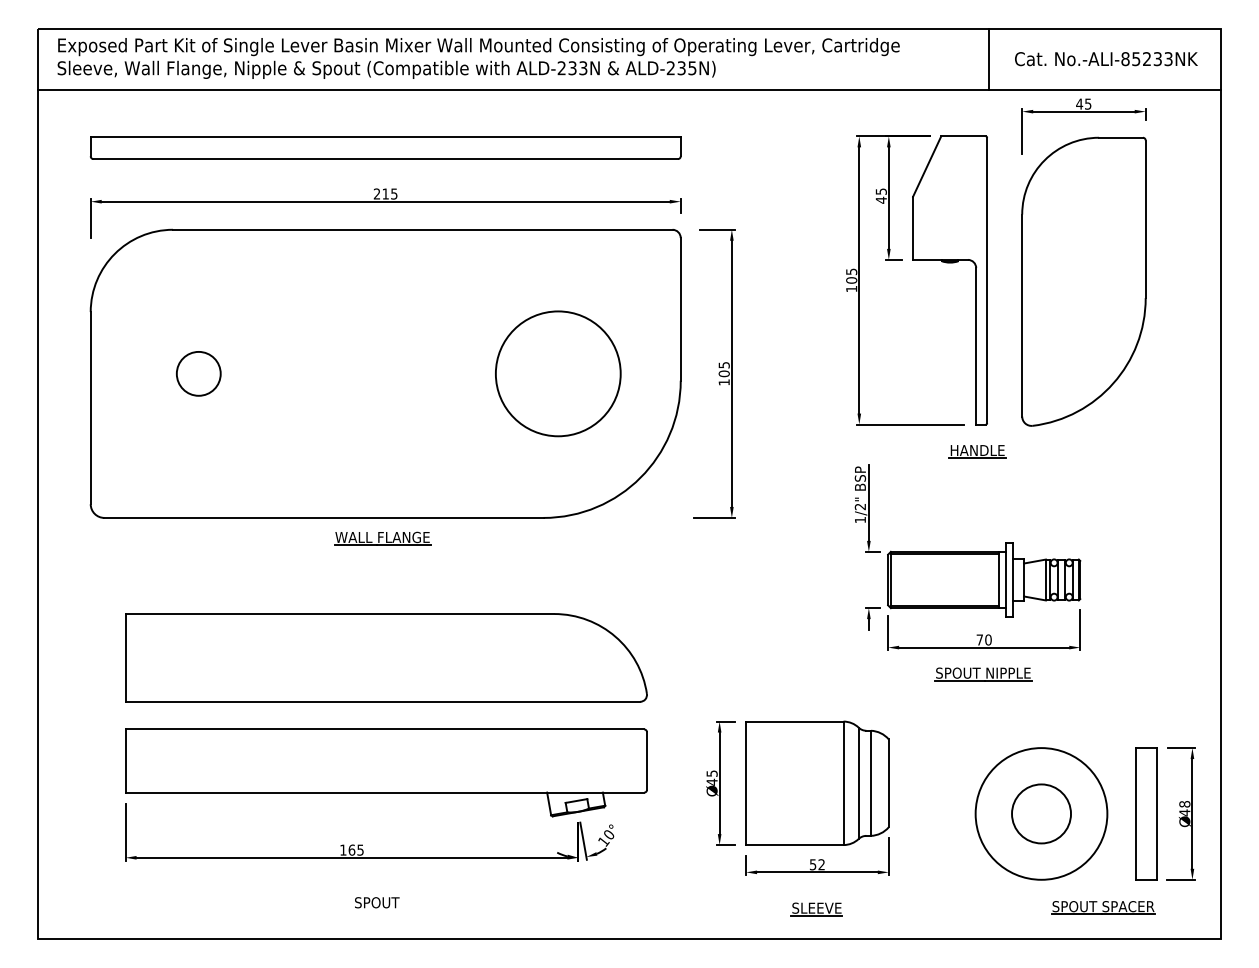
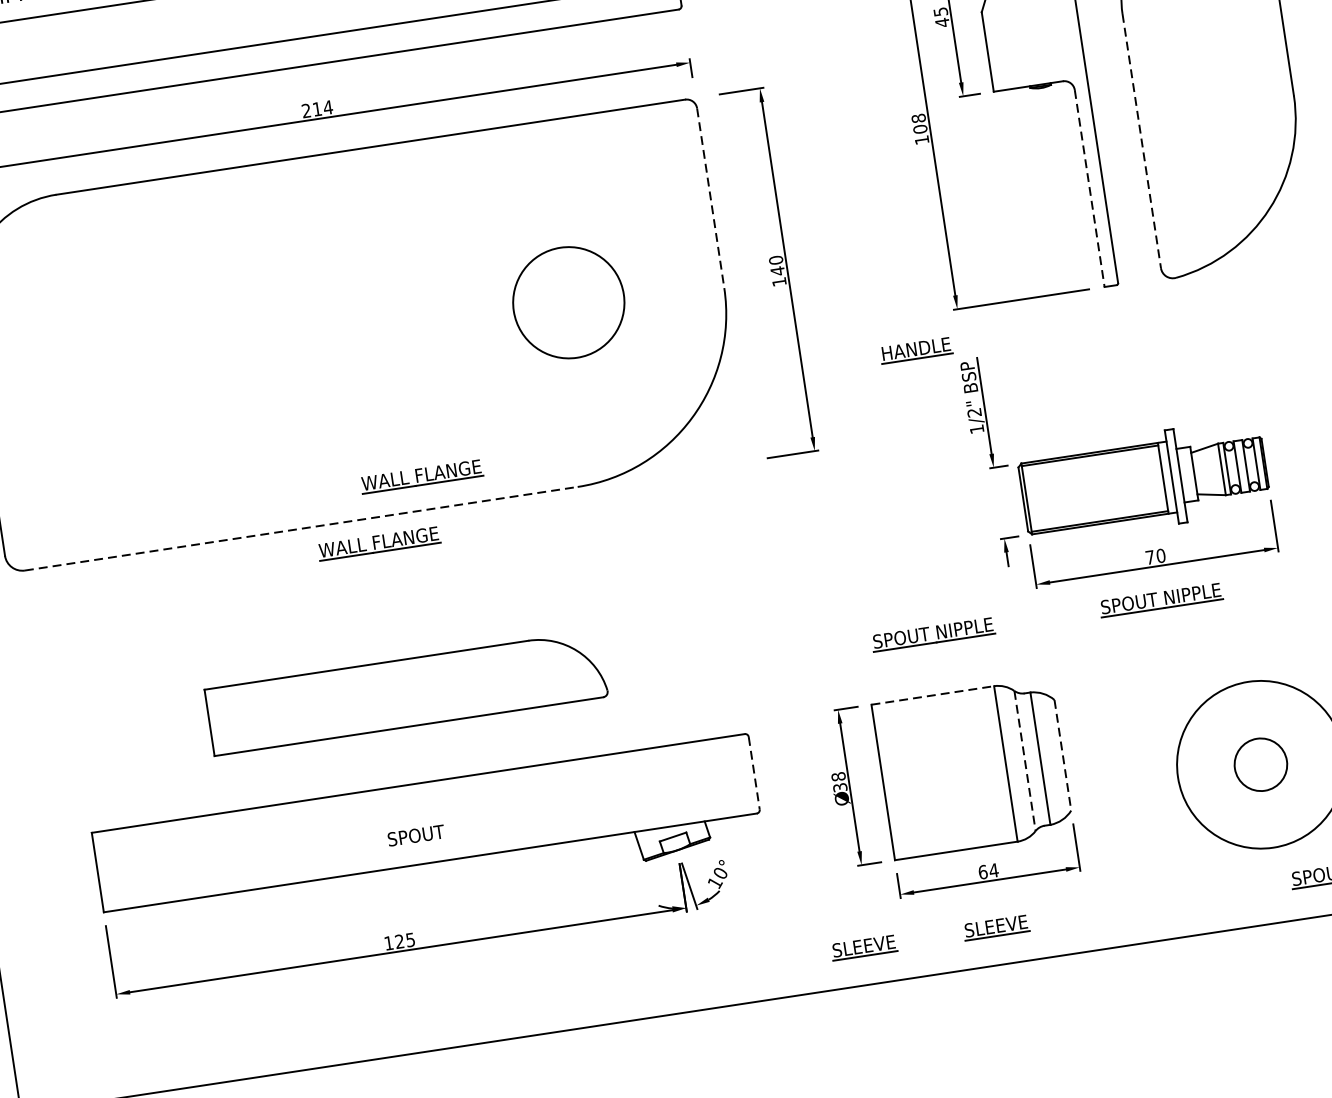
text: (393, 193) -> (327, 107), 215 -> 214
text: (851, 271) -> (918, 118), 105 -> 108
line: (680, 309) -> (710, 198), solid -> dashed
line: (1022, 315) -> (1142, 140), solid -> dashed
line: (976, 346) -> (1090, 188), solid -> dashed
text: (723, 369) -> (775, 265), 105 -> 140
circle: (198, 373) -> (115, 370), removed
circle: (557, 373) -> (567, 302), size x0.7
part: (977, 451) -> (916, 350), moved
part: (423, 491) -> (421, 476), added
line: (323, 517) -> (300, 528), solid -> dashed
part: (386, 657) -> (406, 692), size x0.6
part: (802, 674) -> (933, 634), added
line: (794, 721) -> (932, 695), solid -> dashed
line: (647, 761) -> (754, 773), solid -> dashed
text: (711, 777) -> (838, 781), 45 -> 38
line: (858, 783) -> (1024, 761), solid -> dashed
line: (888, 783) -> (1062, 755), solid -> dashed
circle: (1041, 813) -> (1260, 764), size x0.7
text: (351, 849) -> (399, 940), 165 -> 125
text: (817, 864) -> (988, 871), 52 -> 64
text: (377, 902) -> (416, 835), moved
part: (711, 909) -> (863, 947), added

